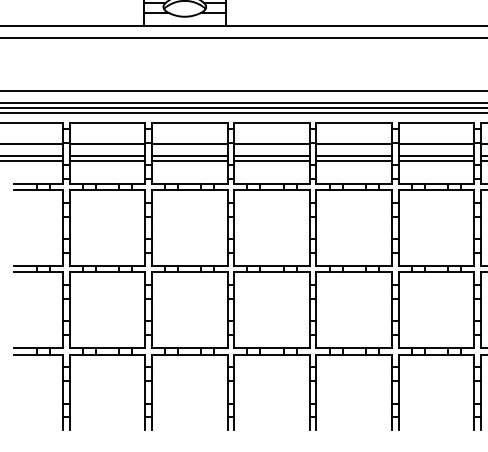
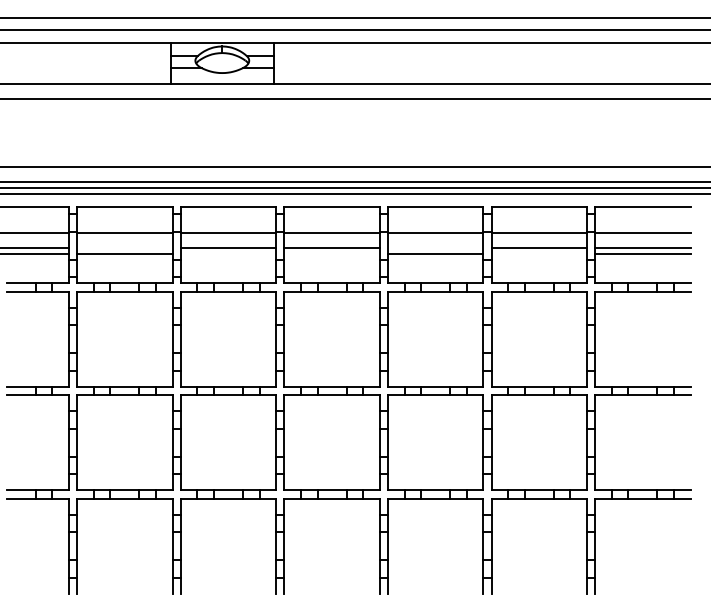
line: (107, 155) -> (124, 248), removed
line: (354, 155) -> (435, 248), removed
line: (189, 160) -> (228, 254), removed
line: (271, 160) -> (331, 254), removed
line: (436, 160) -> (539, 254), removed

